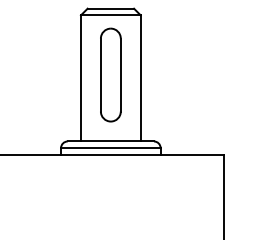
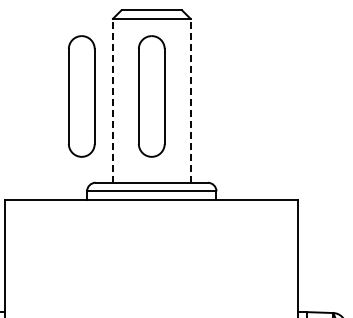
part: (56, 75) -> (81, 96), added
line: (80, 78) -> (112, 100), solid -> dashed
line: (140, 78) -> (190, 100), solid -> dashed

